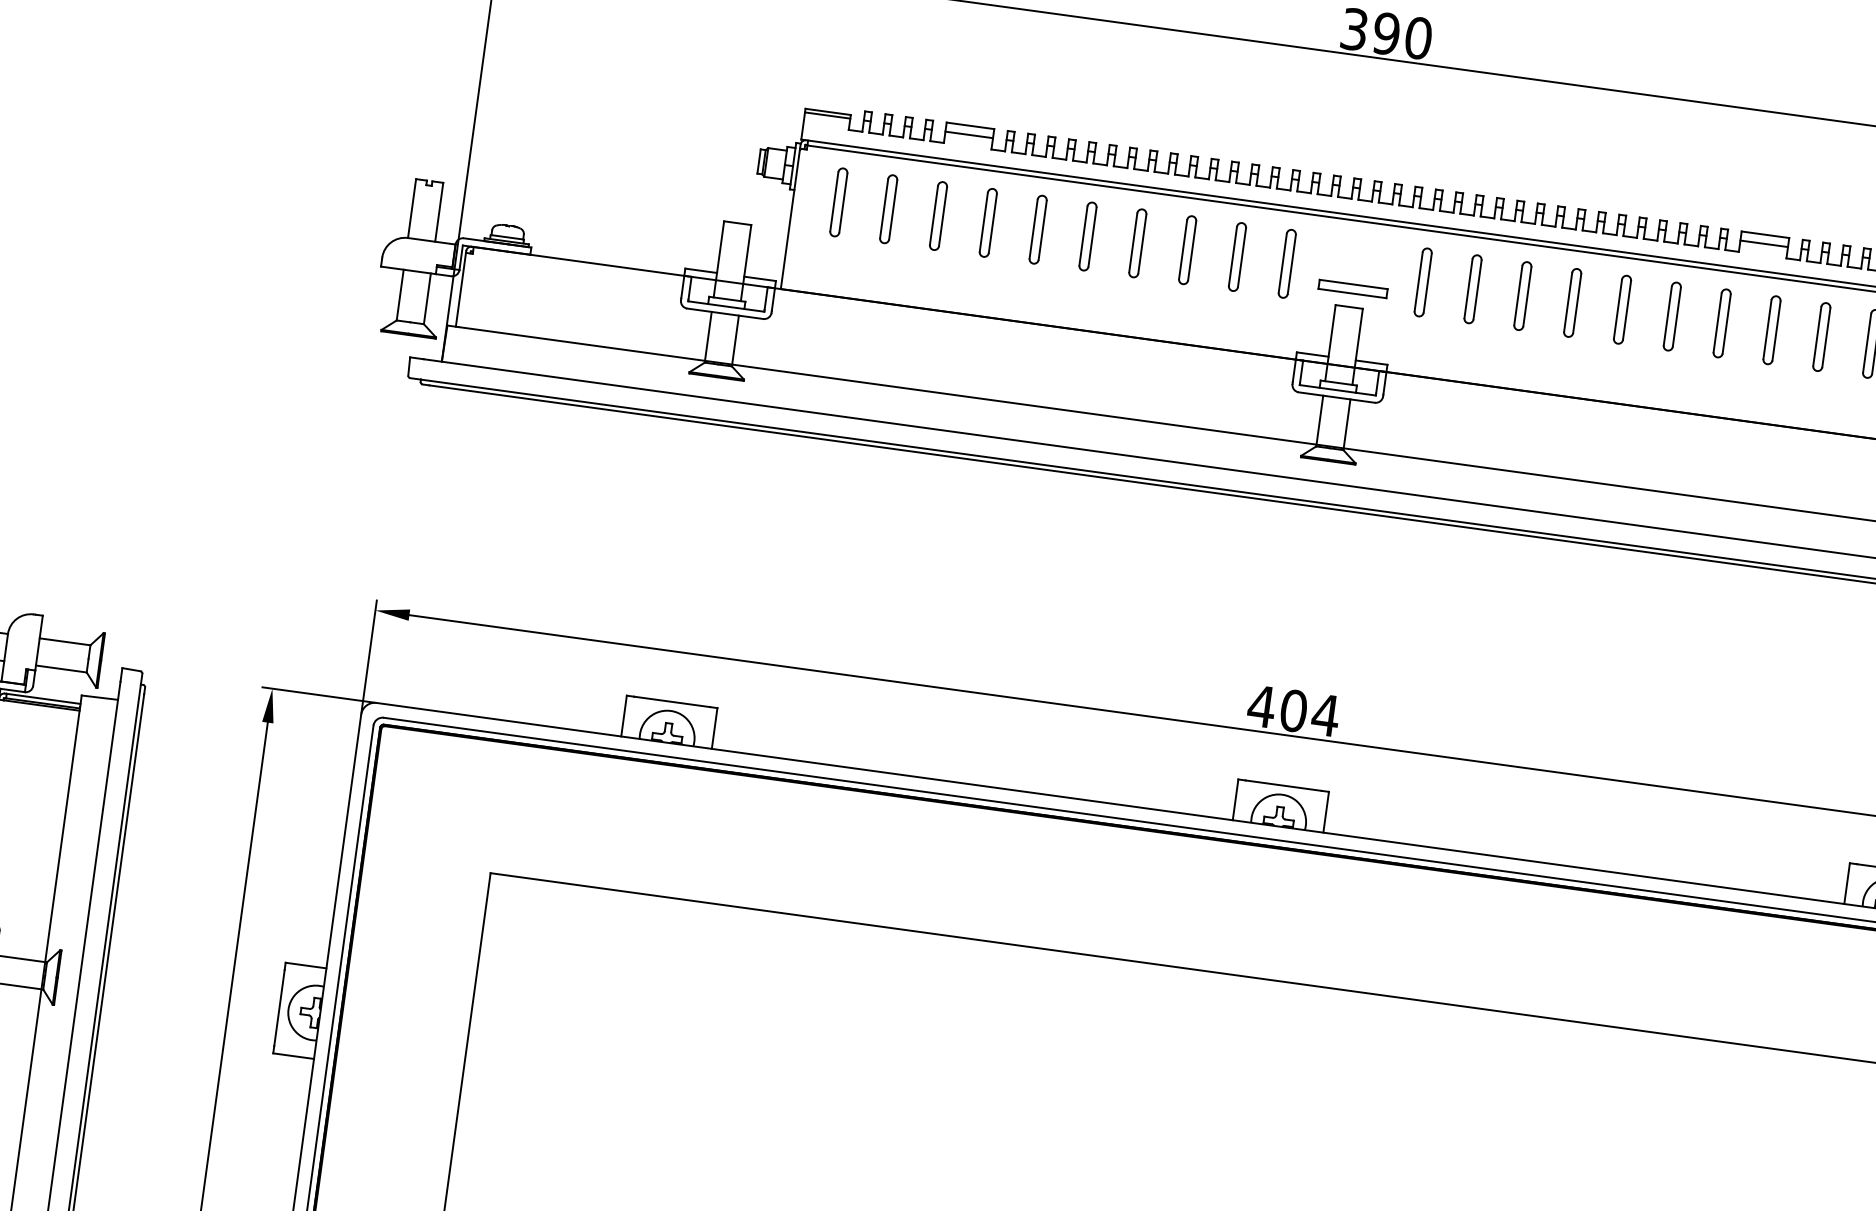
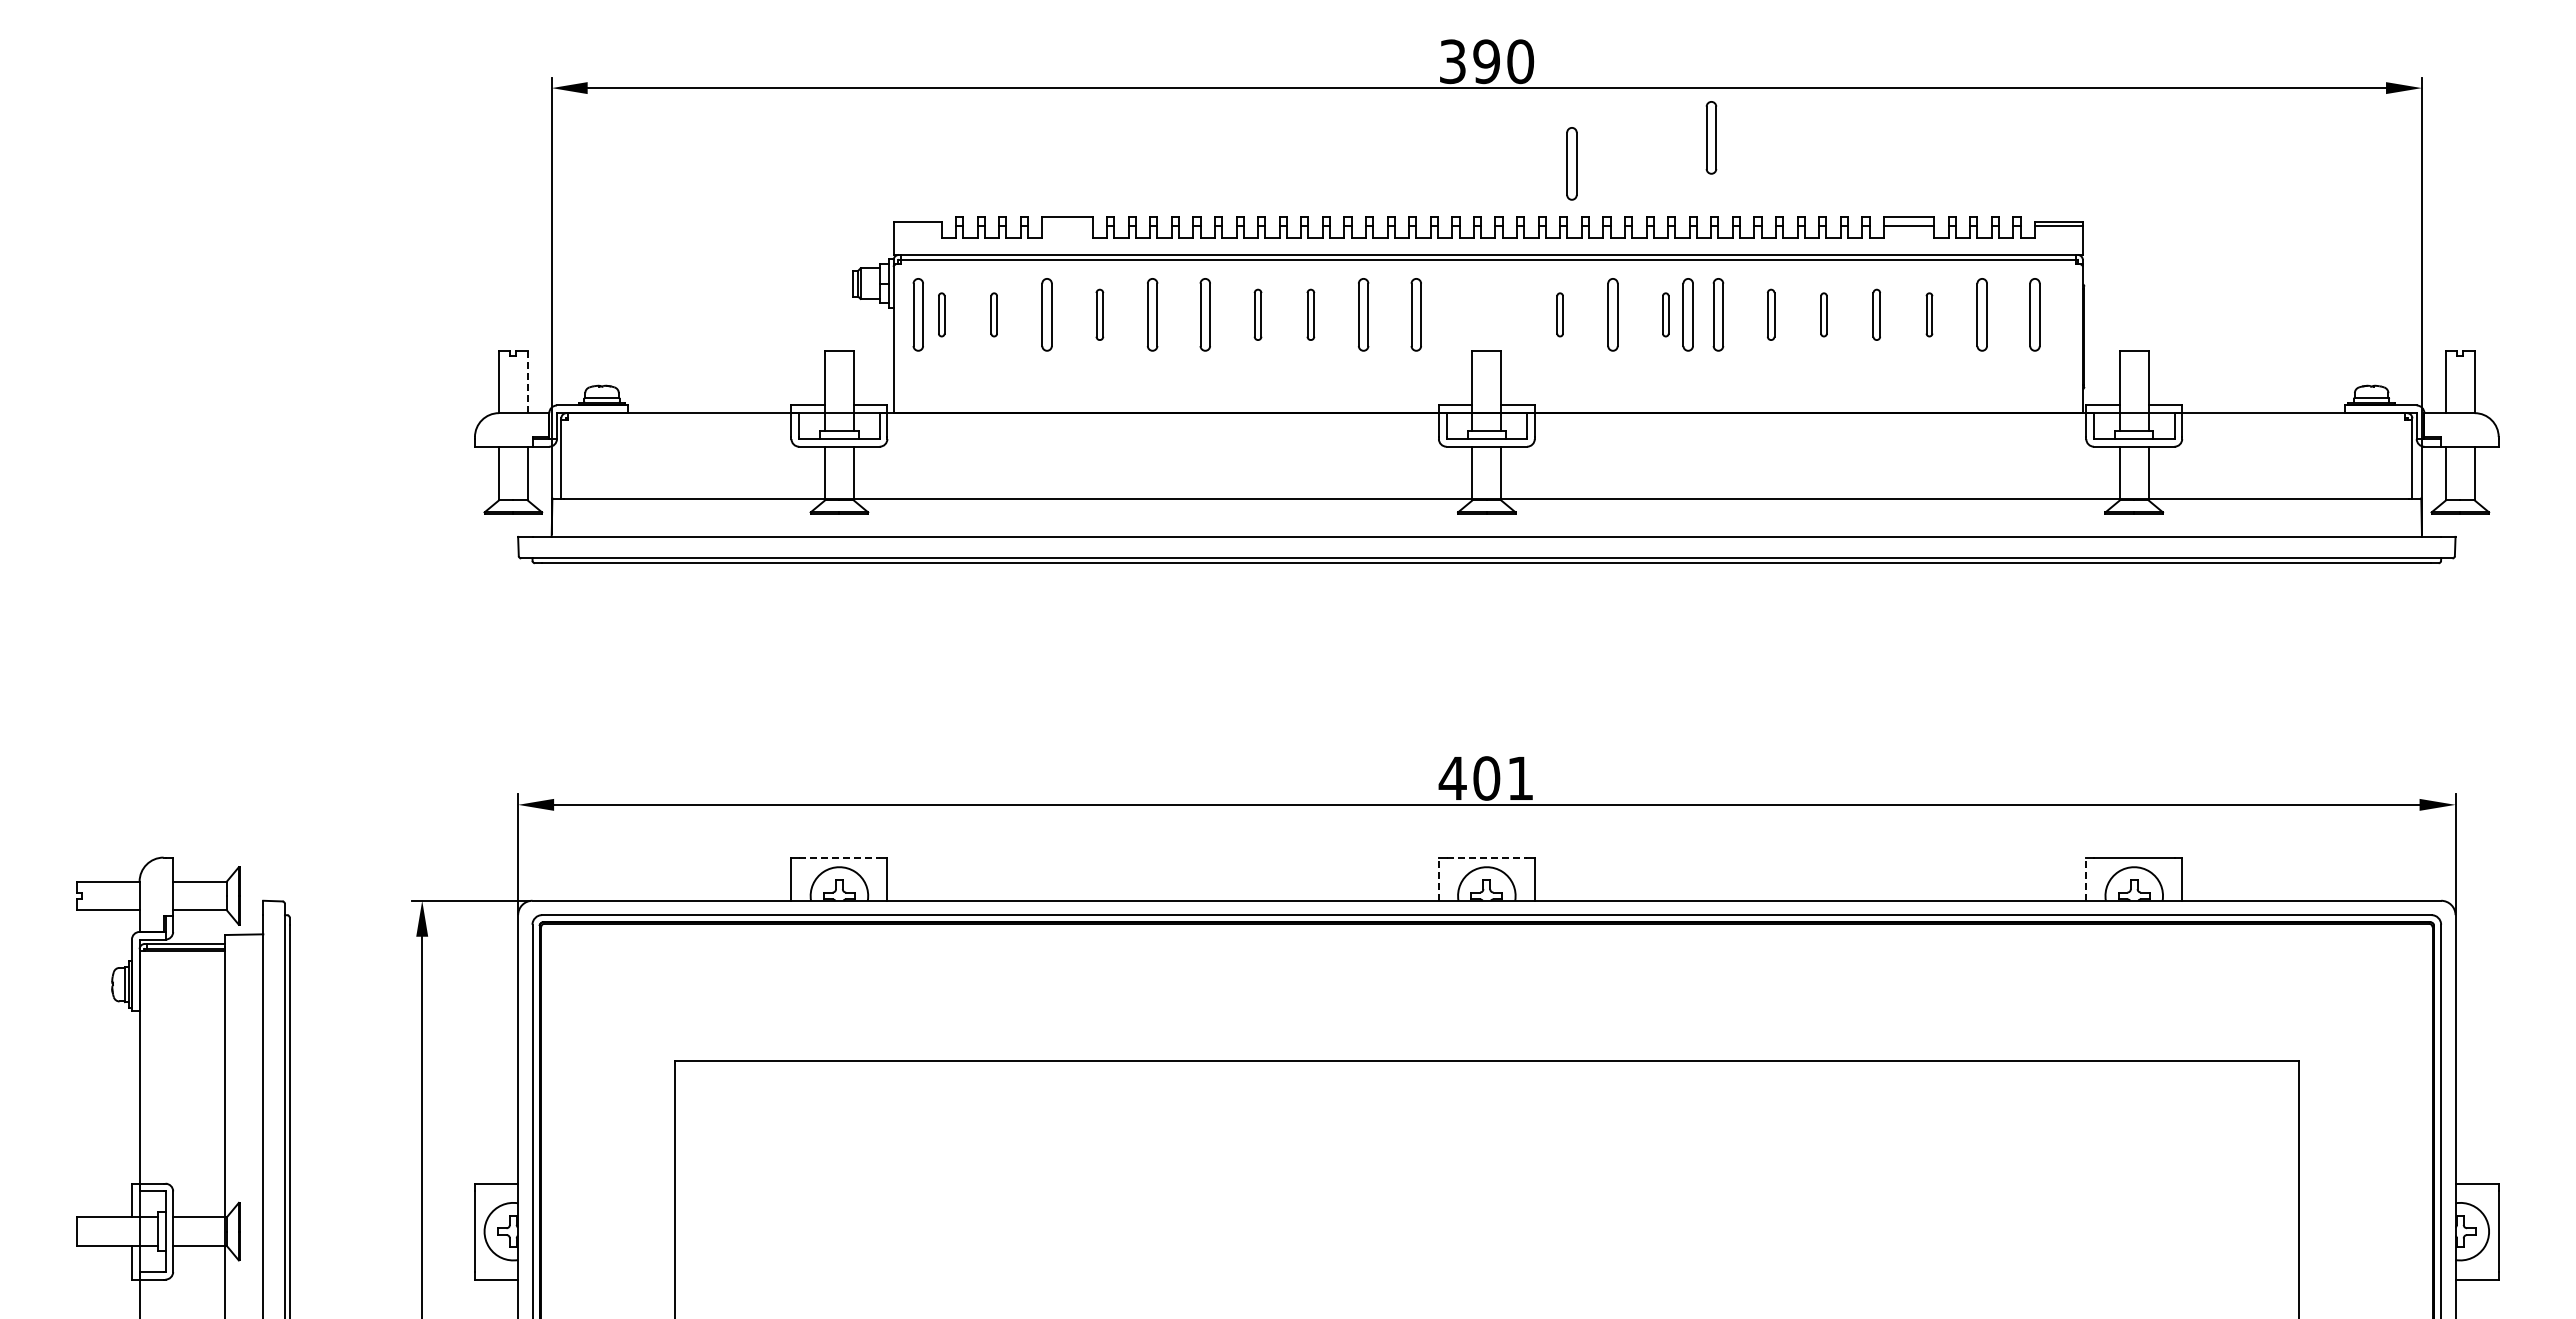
line: (827, 115) -> (917, 226), removed
part: (1589, 134) -> (1711, 137), added
line: (969, 135) -> (1067, 226), removed
part: (1453, 140) -> (1571, 163), added
part: (816, 198) -> (917, 314), added
part: (838, 202) -> (941, 314), size x0.6
part: (887, 208) -> (993, 314), size x0.6
line: (439, 211) -> (527, 381), solid -> dashed
part: (988, 222) -> (1099, 314), size x0.7
part: (1137, 242) -> (1257, 314), size x0.7
part: (1187, 249) -> (1310, 314), size x0.7
part: (1422, 282) -> (1559, 314), size x0.6
part: (1352, 288) -> (1487, 331), removed
part: (1522, 295) -> (1665, 314), size x0.6
part: (1543, 298) -> (1687, 314), added
part: (1621, 309) -> (1770, 314), size x0.7
part: (1671, 316) -> (1823, 314), size x0.6
part: (1722, 323) -> (1876, 314), size x0.7
part: (1772, 329) -> (1929, 314), size x0.6
line: (672, 701) -> (839, 857), solid -> dashed
text: (1325, 715) -> (1520, 778), 404 -> 401
line: (1284, 785) -> (1487, 857), solid -> dashed
line: (1235, 800) -> (1438, 879), solid -> dashed
line: (1847, 883) -> (2086, 879), solid -> dashed

